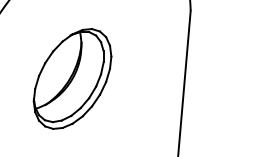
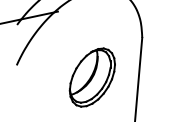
part: (70, 78) -> (91, 77), moved

